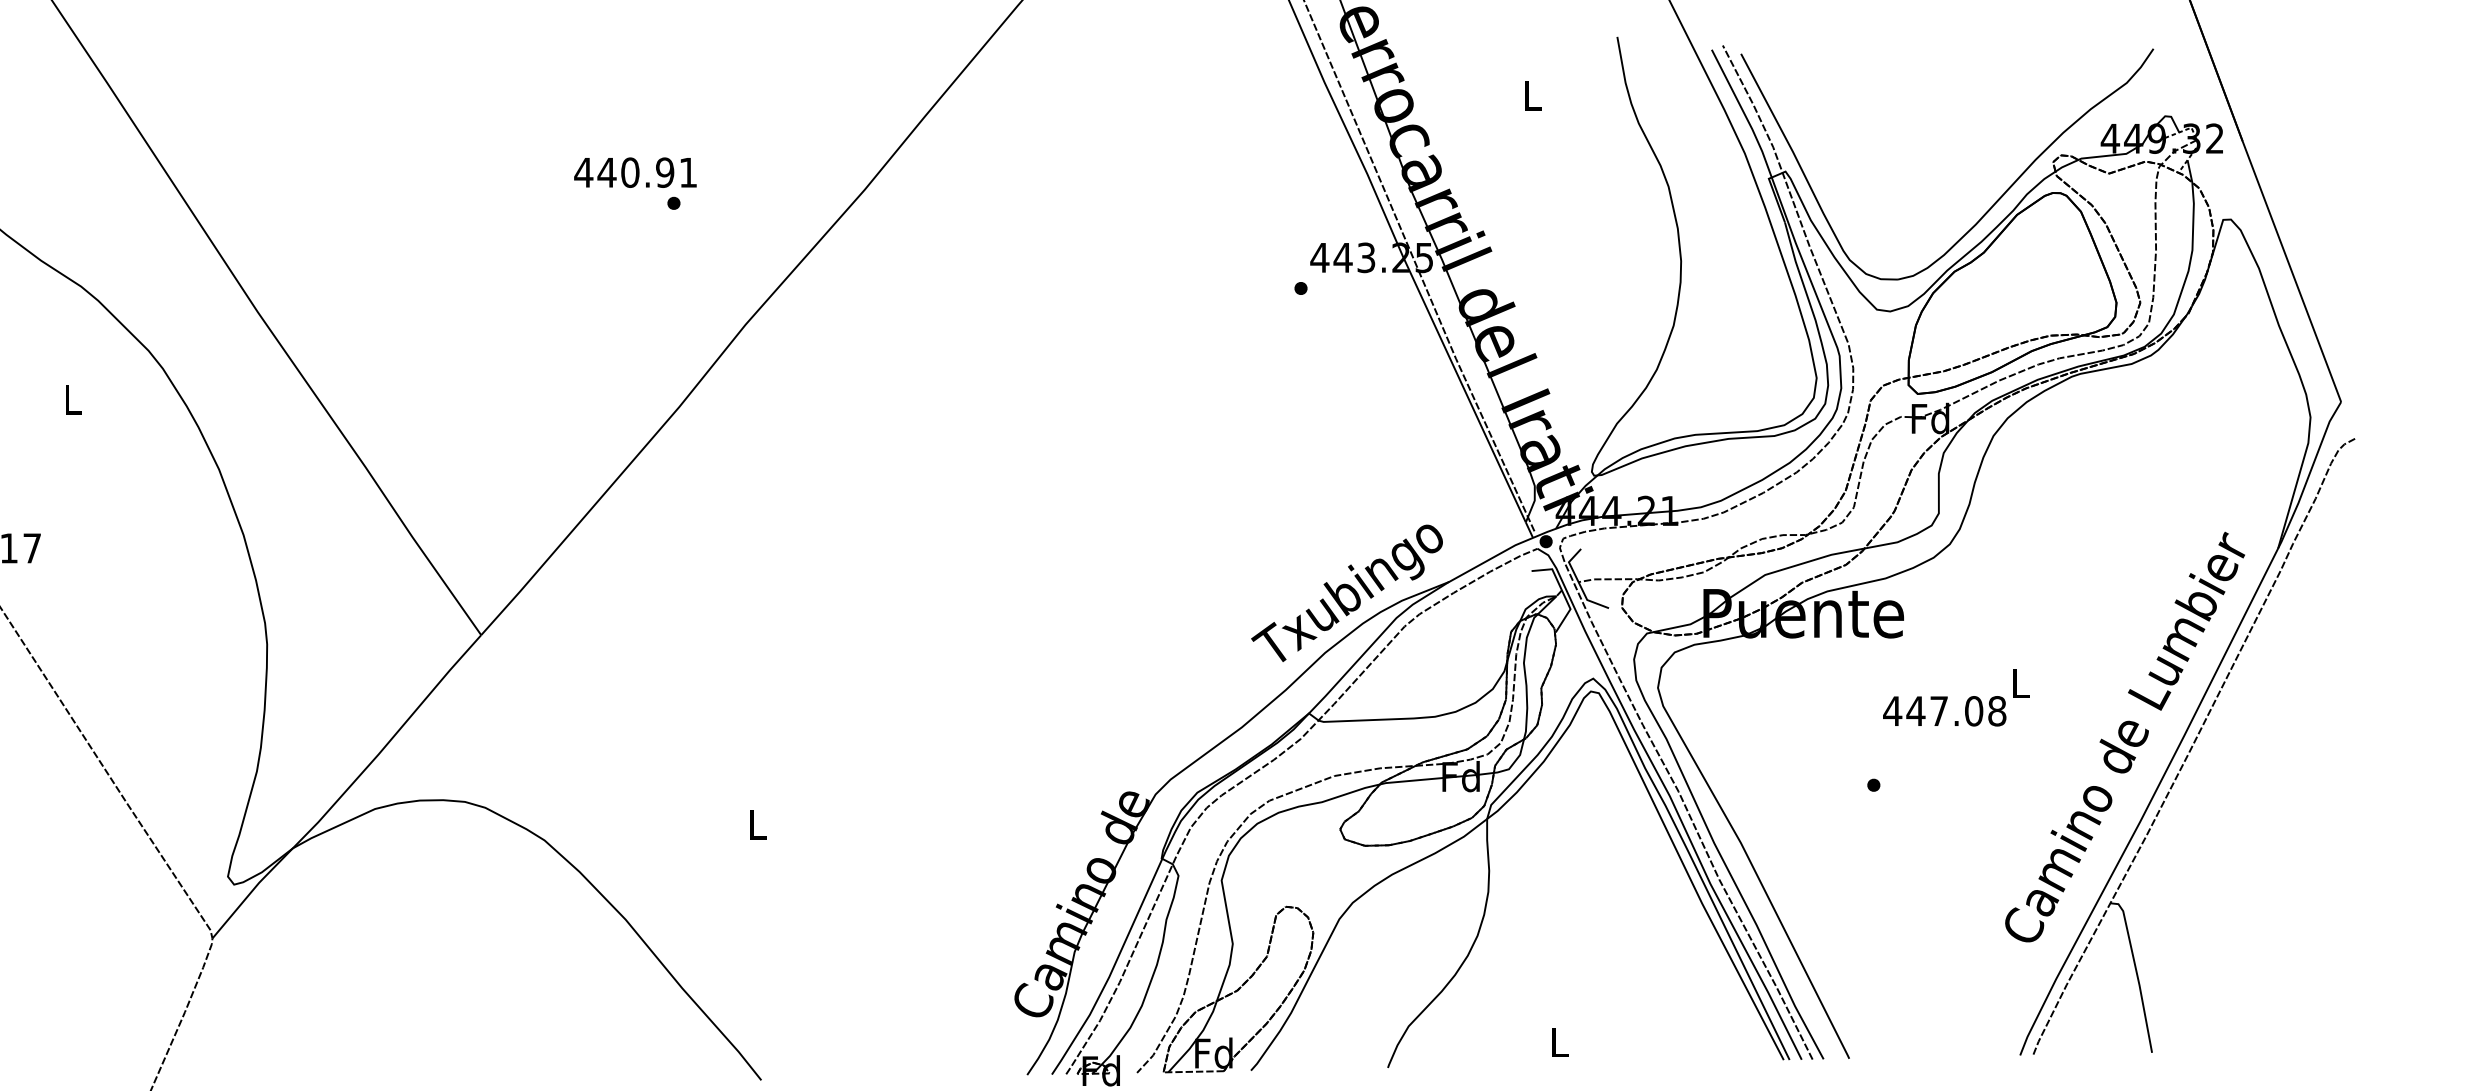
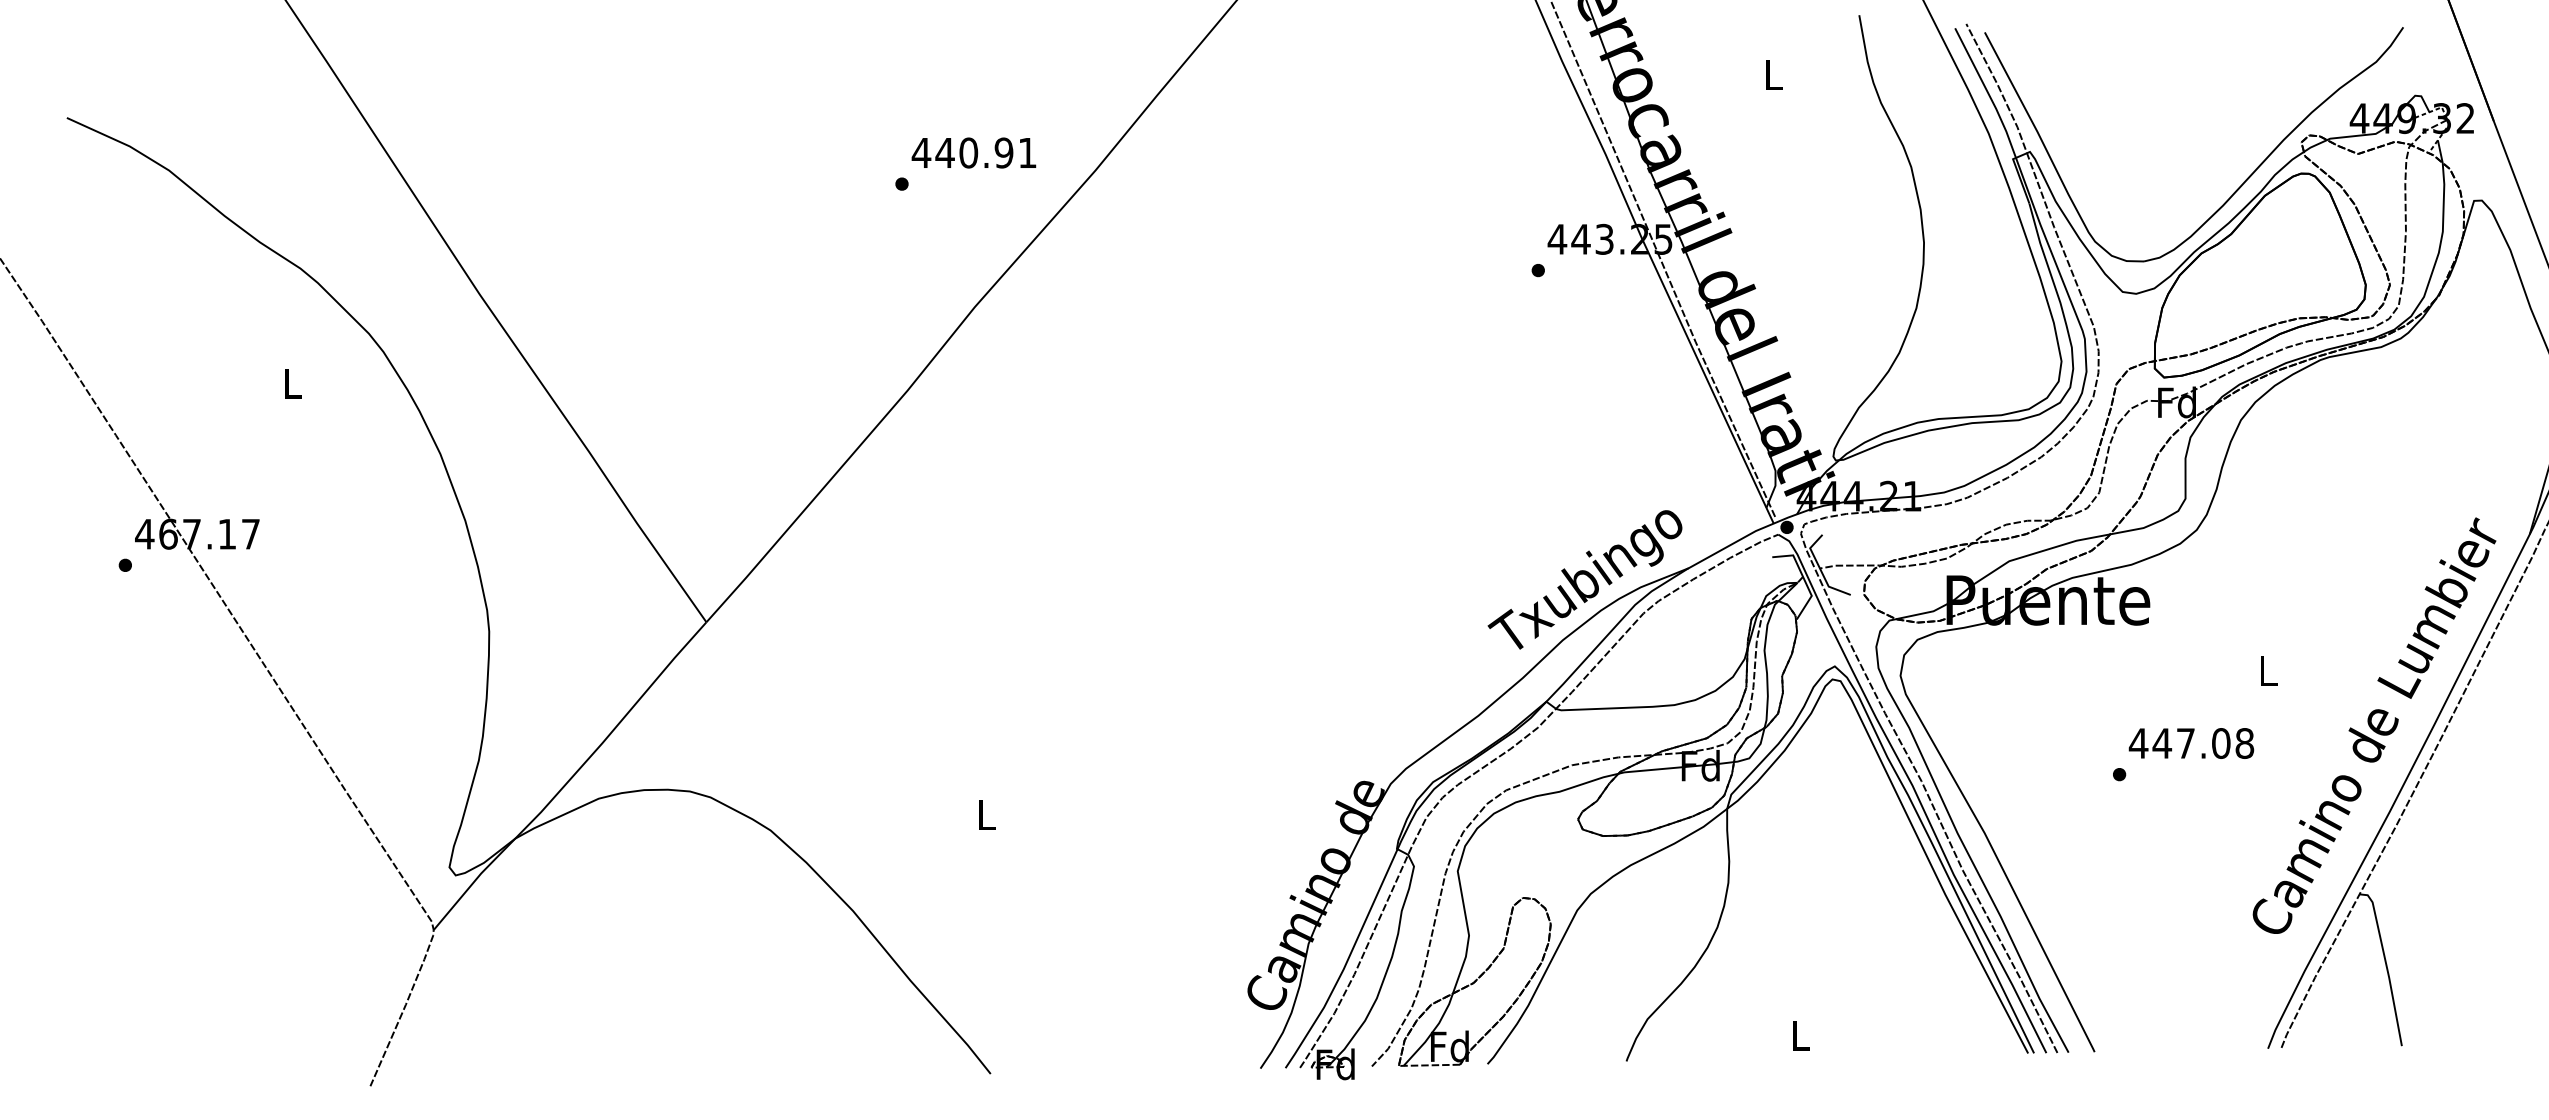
text: (635, 172) -> (973, 152), moved
text: (1944, 711) -> (2191, 743), moved

